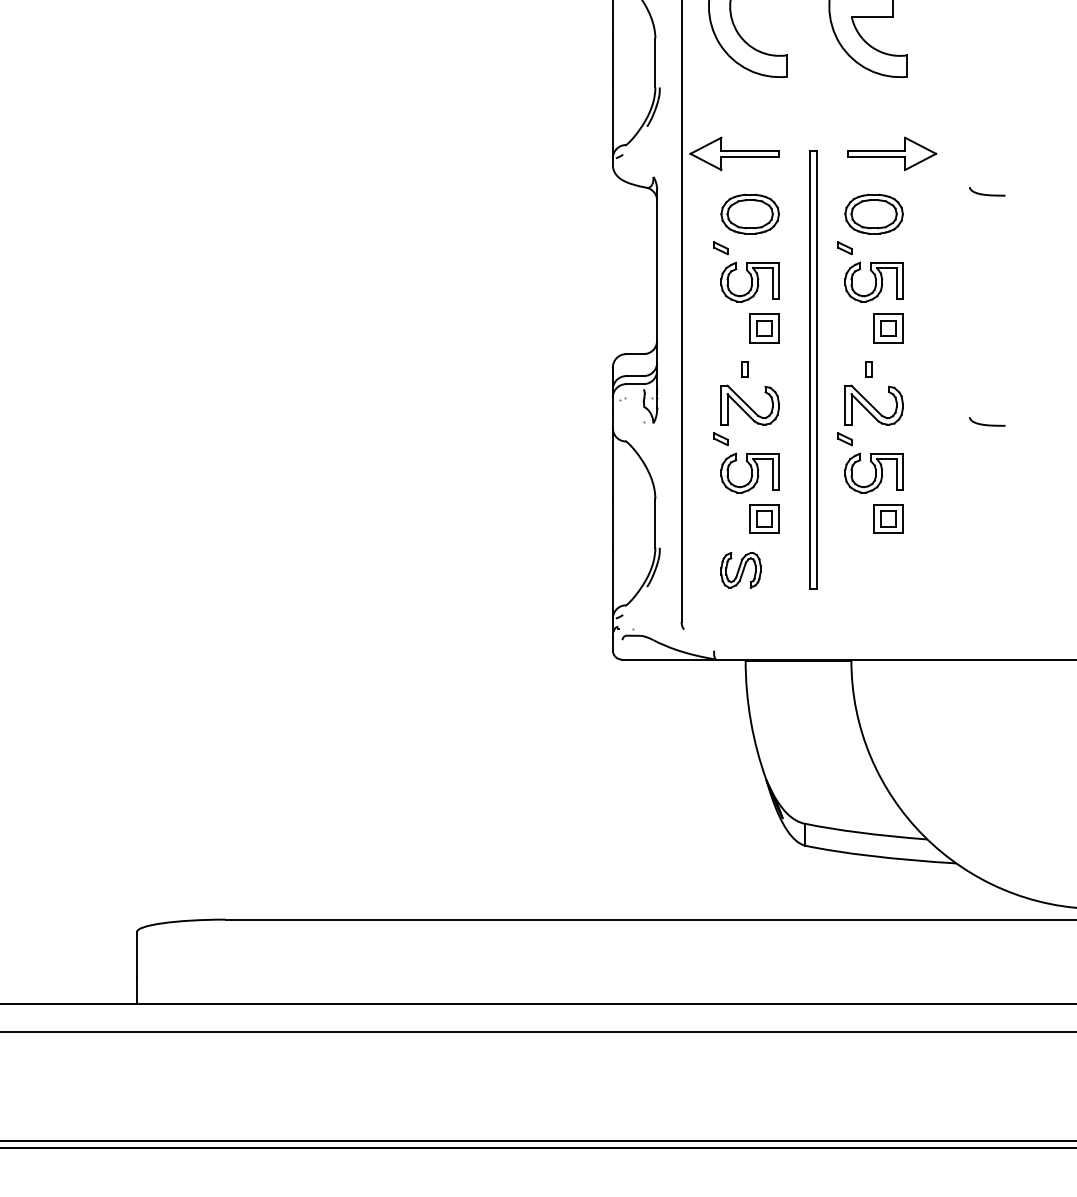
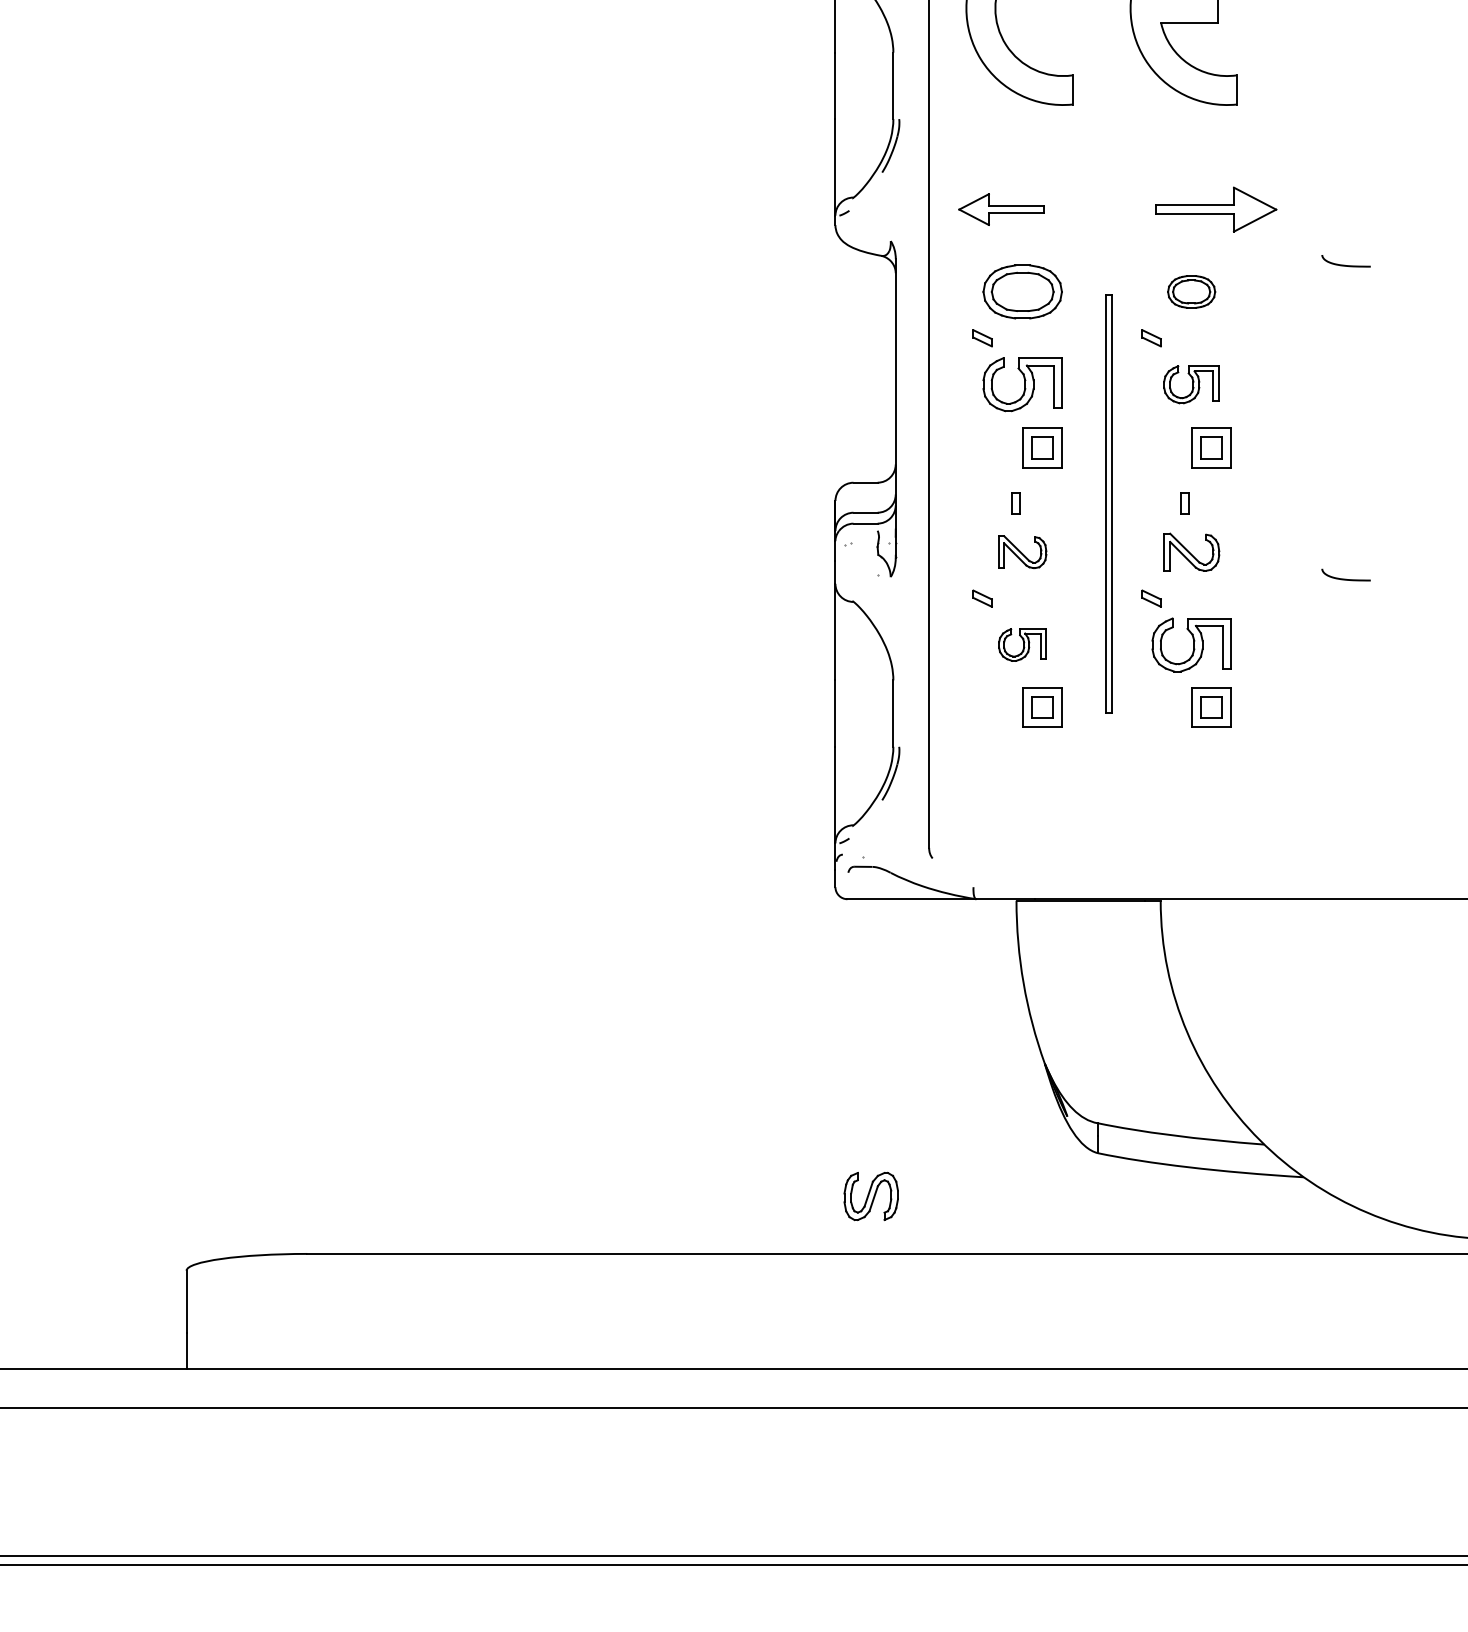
part: (734, 153) -> (1001, 209), size x0.7
part: (873, 213) -> (1191, 291), size x0.6
part: (873, 282) -> (1191, 384), size x0.7
part: (813, 369) -> (1108, 503), size x0.7
part: (750, 404) -> (1022, 551), size x0.6
part: (873, 404) -> (1191, 551), size x0.7
part: (750, 472) -> (1022, 644), size x0.6
part: (740, 570) -> (870, 1196), moved

